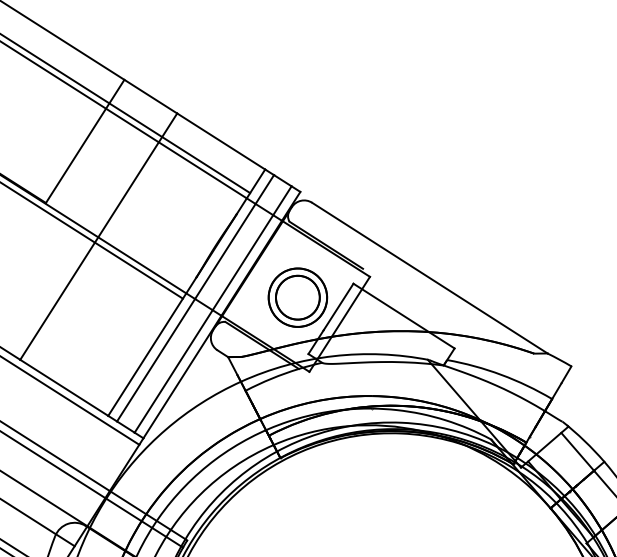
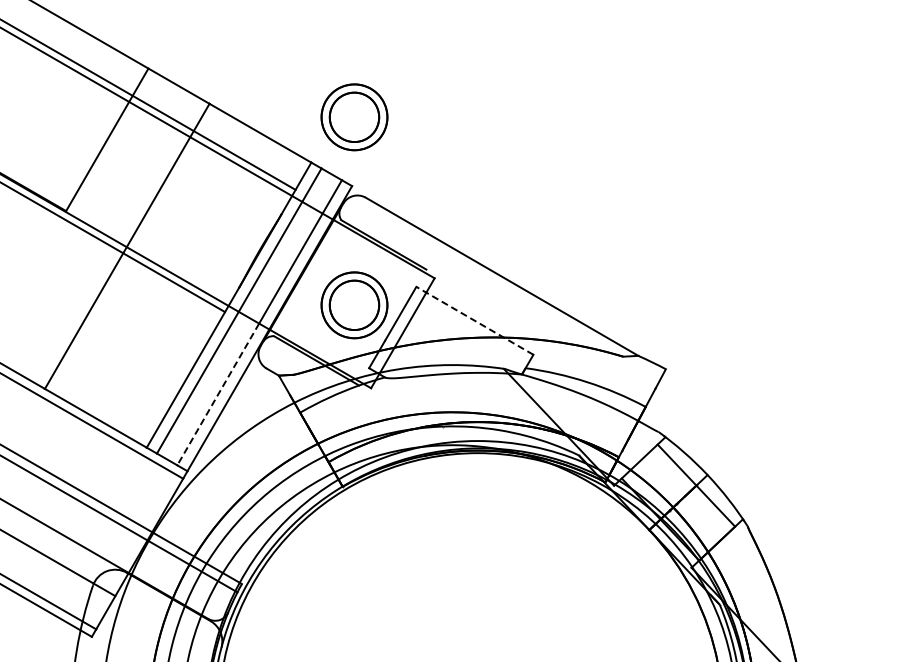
part: (305, 131) -> (354, 117), added
line: (403, 315) -> (474, 320), solid -> dashed
line: (173, 371) -> (218, 394), solid -> dashed

